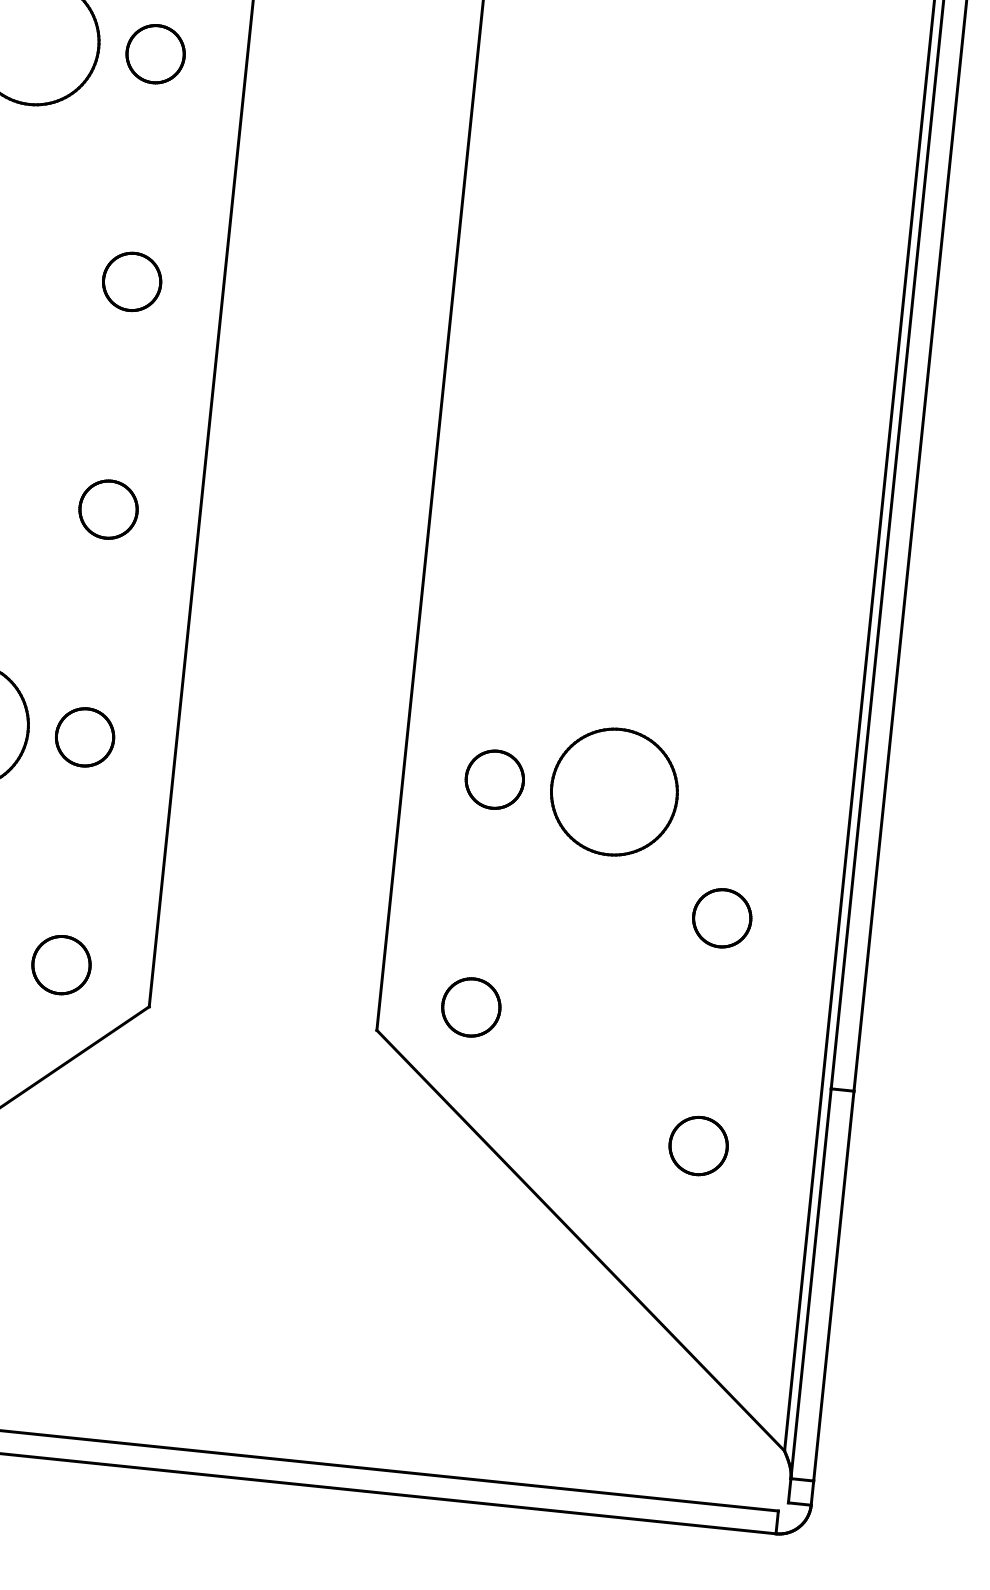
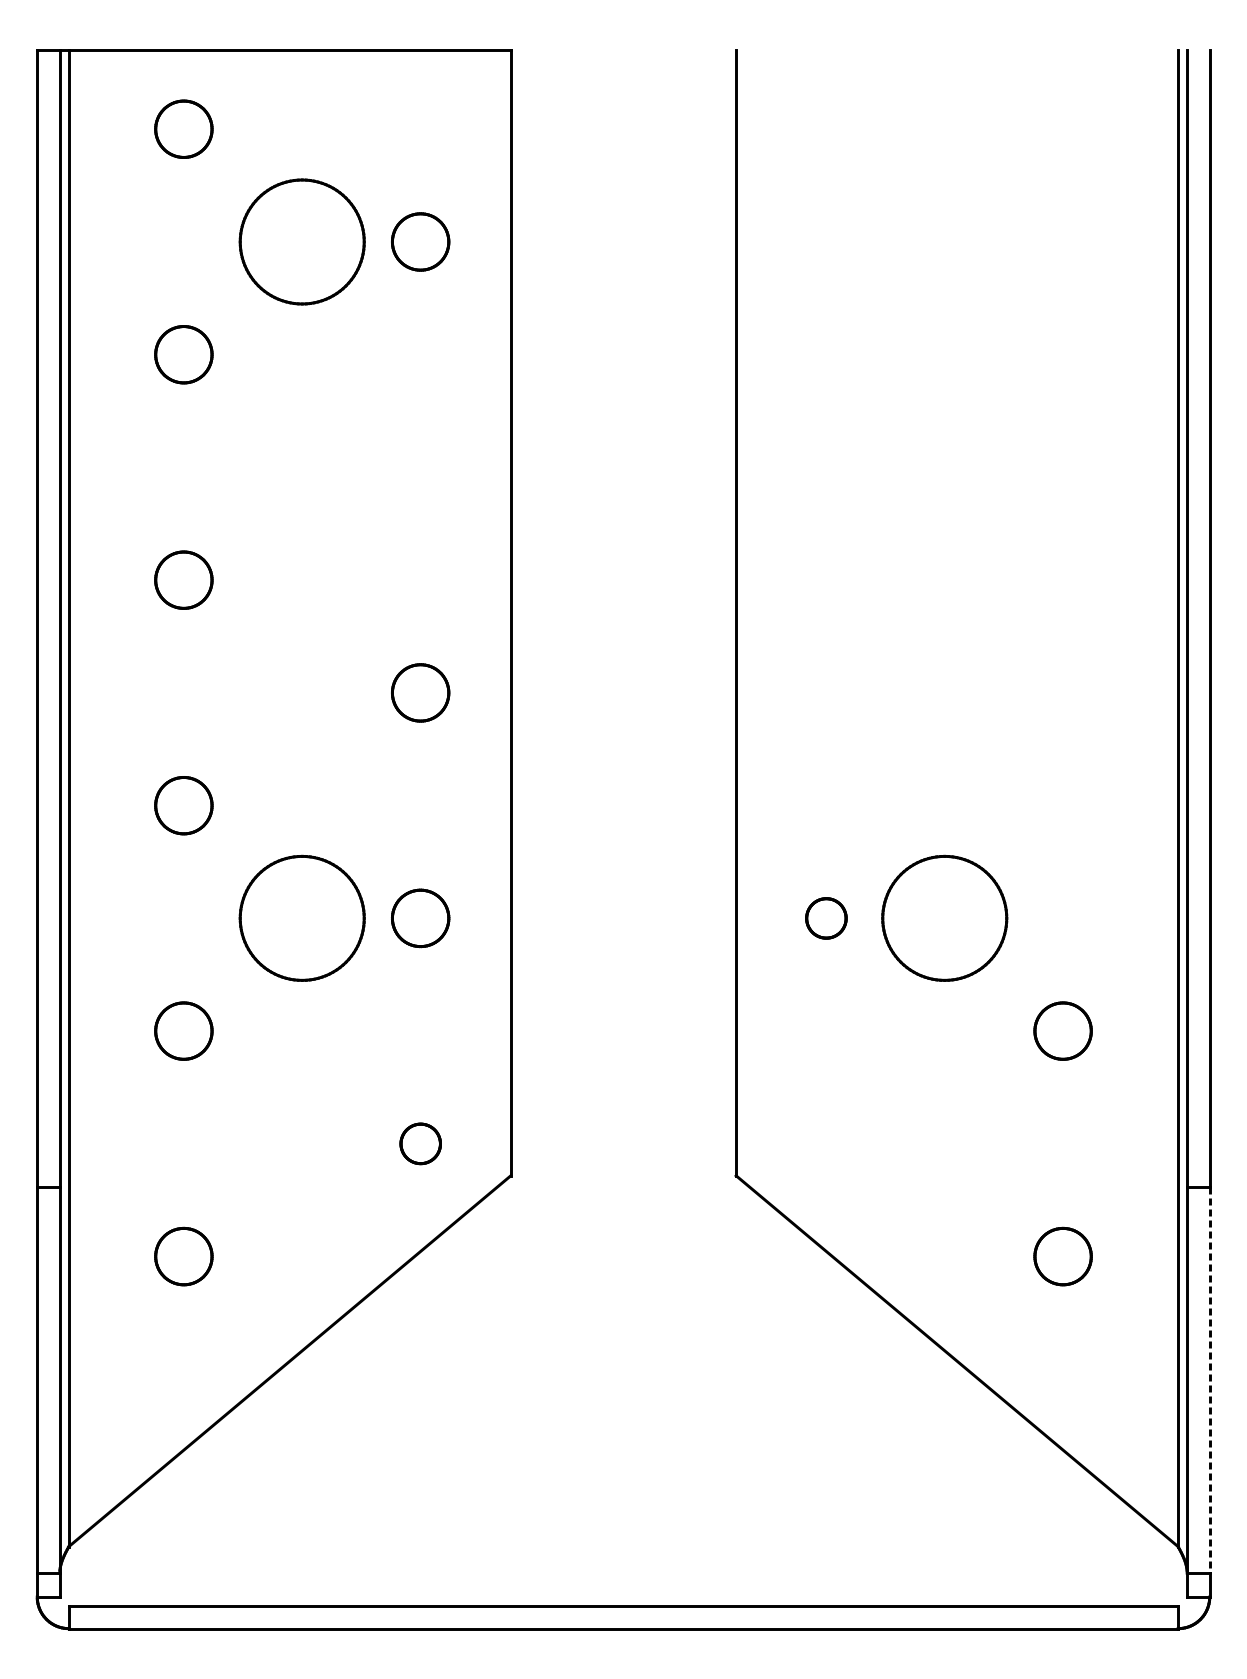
part: (131, 281) -> (420, 467), removed
part: (494, 779) -> (826, 918), size x0.7
part: (61, 964) -> (420, 1143), size x0.7
part: (471, 1007) -> (826, 1143), removed
line: (833, 1286) -> (1209, 1380), solid -> dashed

